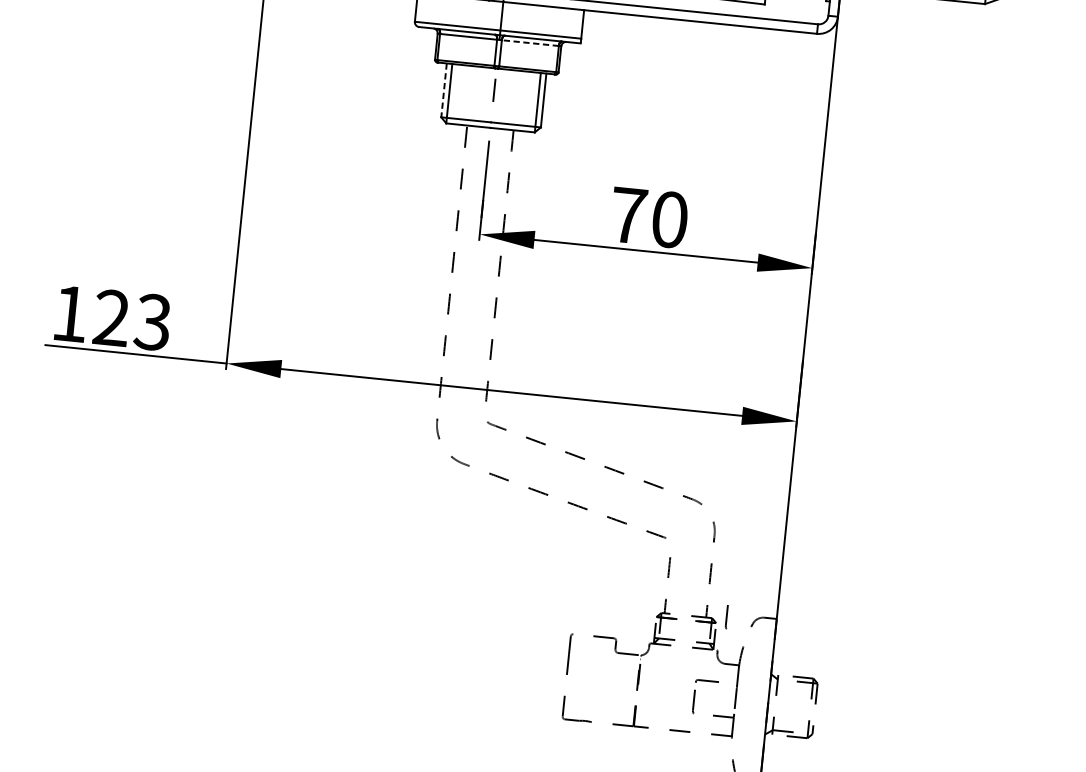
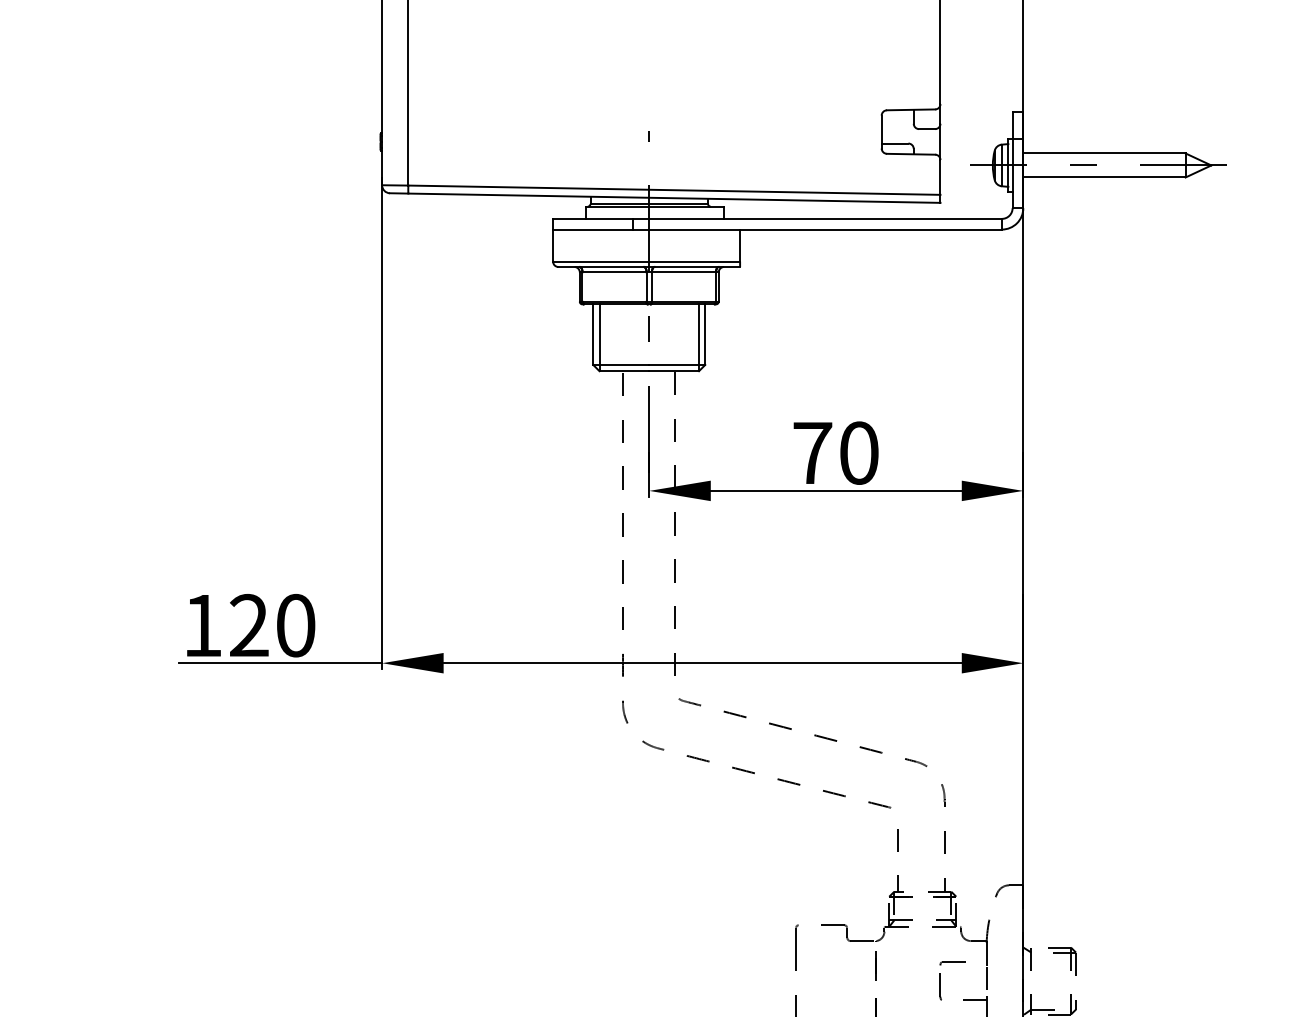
line: (529, 43) -> (683, 272), dashed -> solid
line: (444, 91) -> (593, 335), dashed -> solid
text: (152, 322) -> (295, 625), 123 -> 120
line: (726, 616) -> (967, 888), removed

